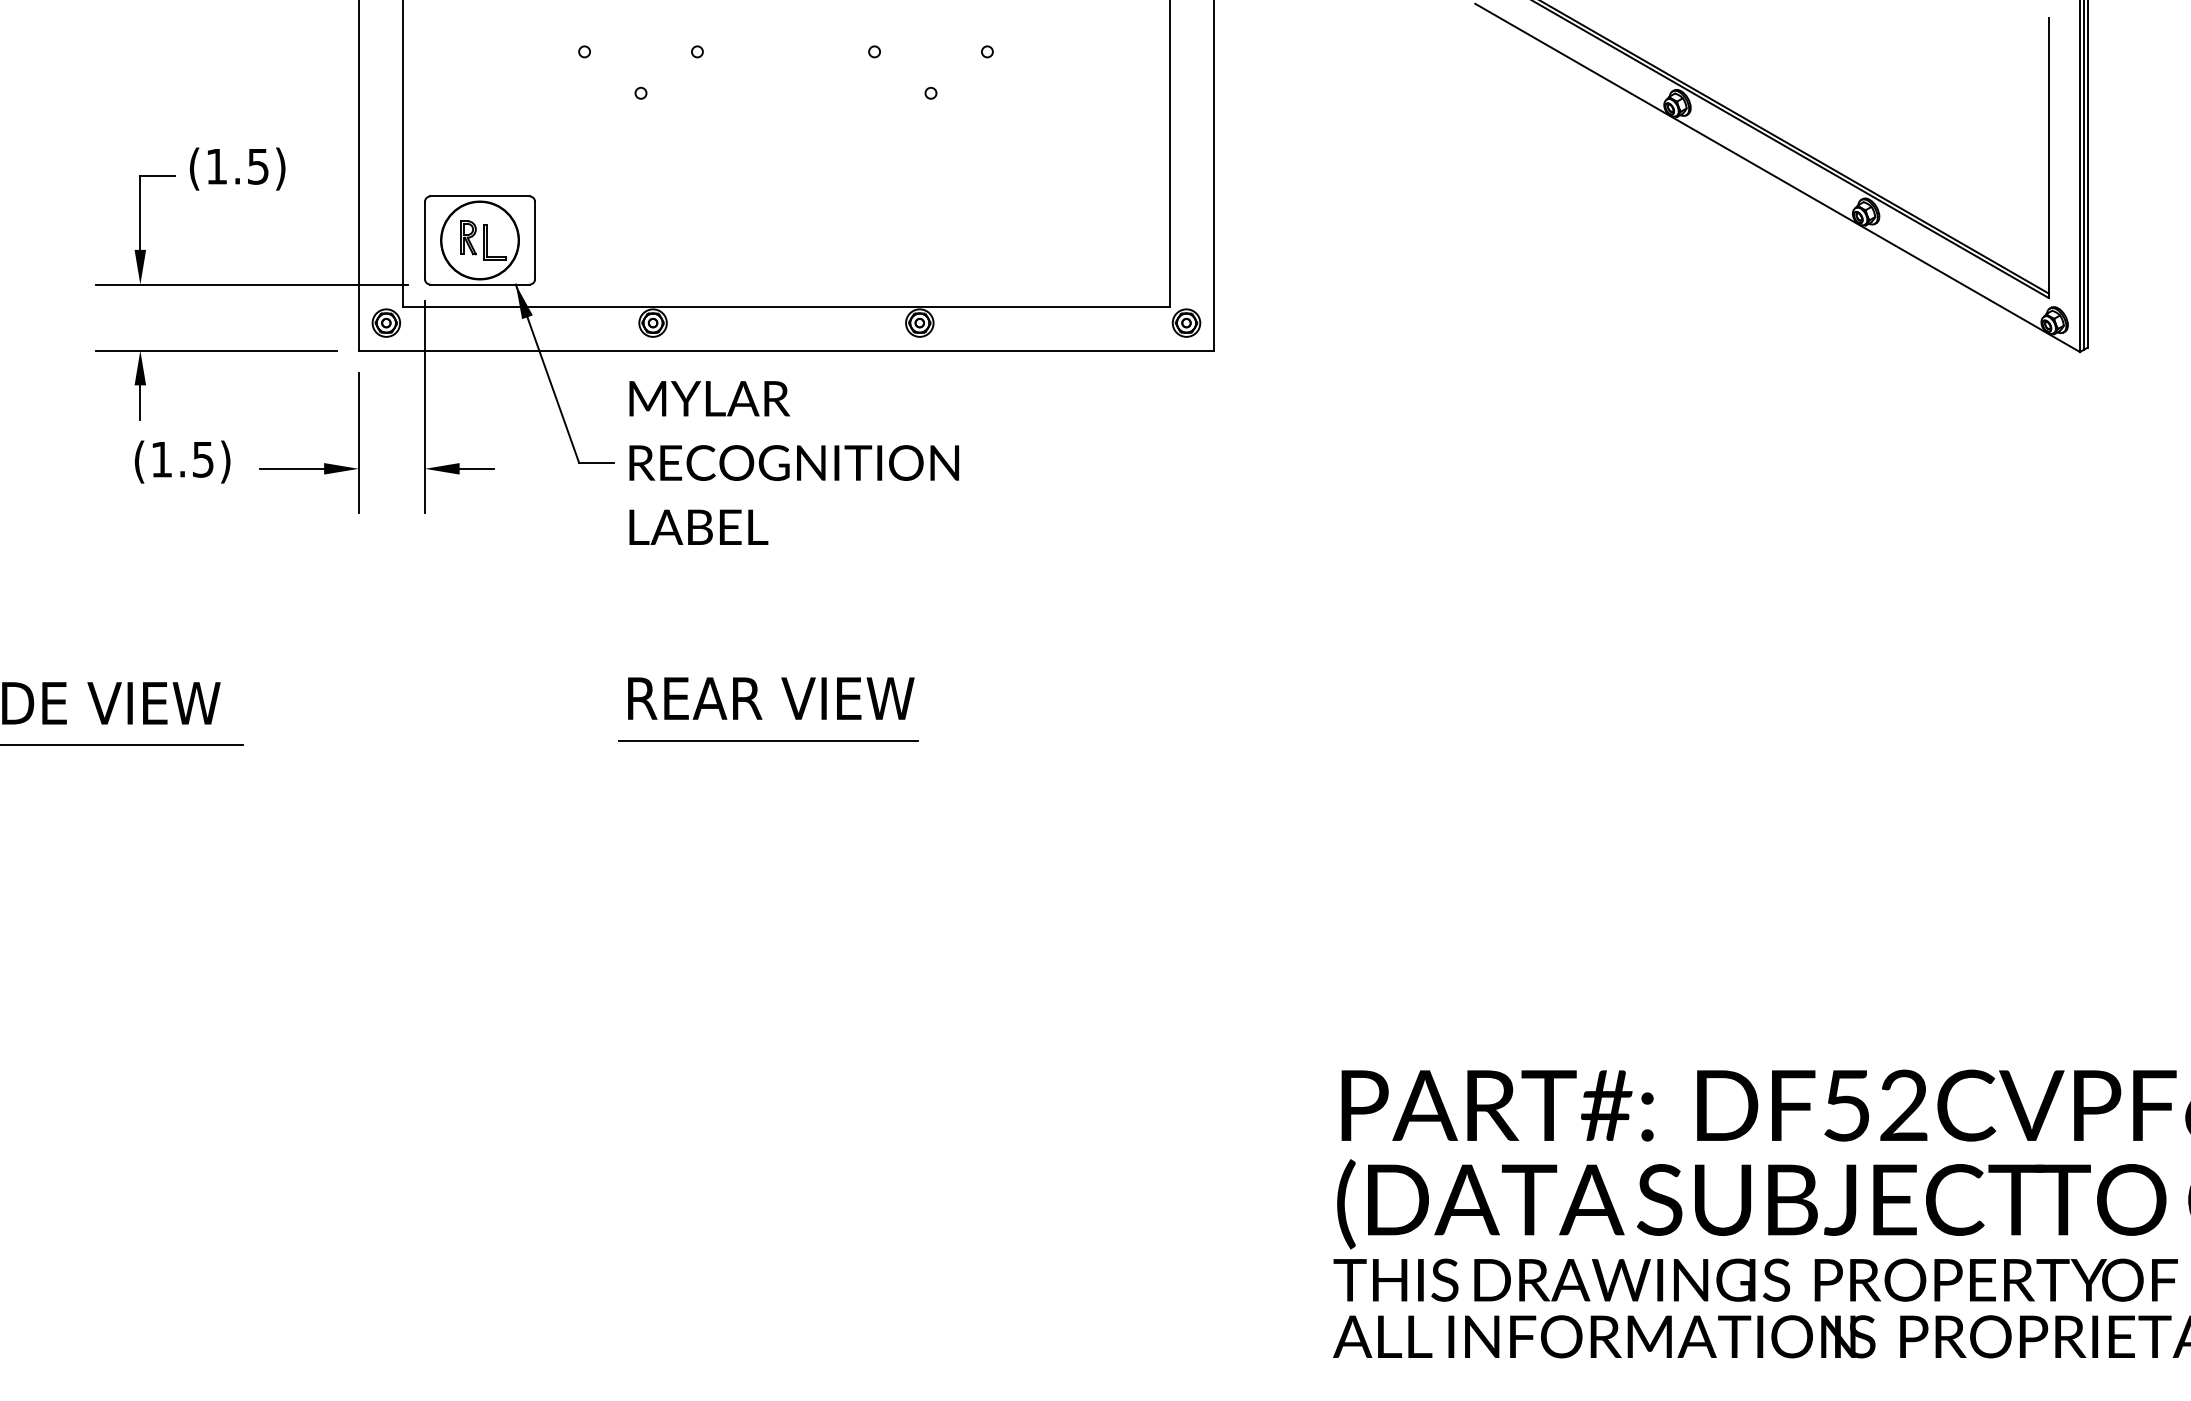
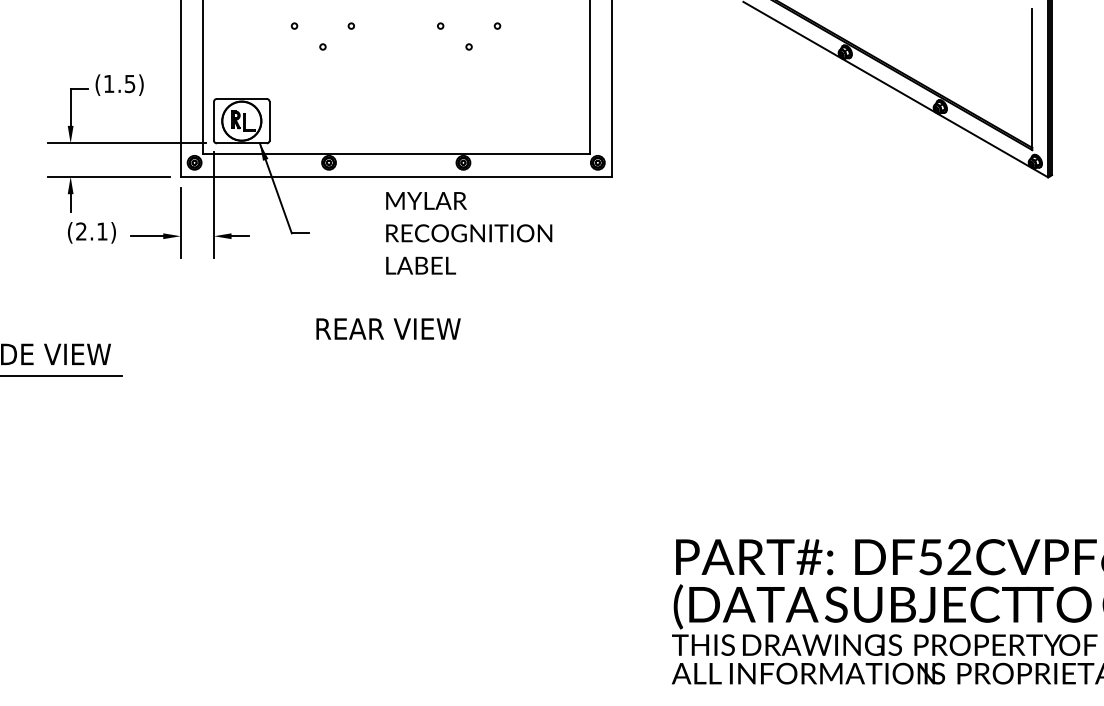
text: (181, 459) -> (91, 231), (1.5) -> (2.1)
text: (794, 463) -> (469, 233), moved
text: (771, 697) -> (388, 328), moved
line: (767, 741) -> (386, 373), removed

